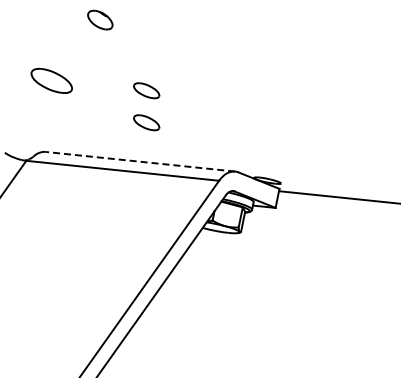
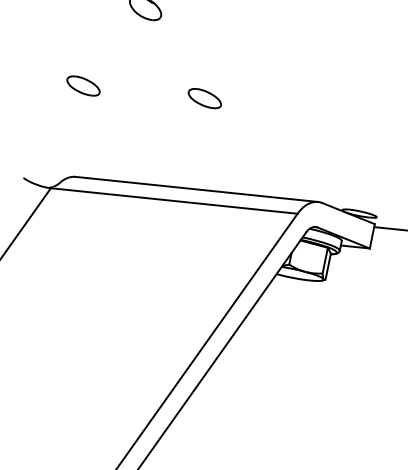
part: (51, 80) -> (83, 85), size x0.62
part: (146, 122) -> (204, 139), removed
line: (139, 161) -> (195, 189), dashed -> solid

